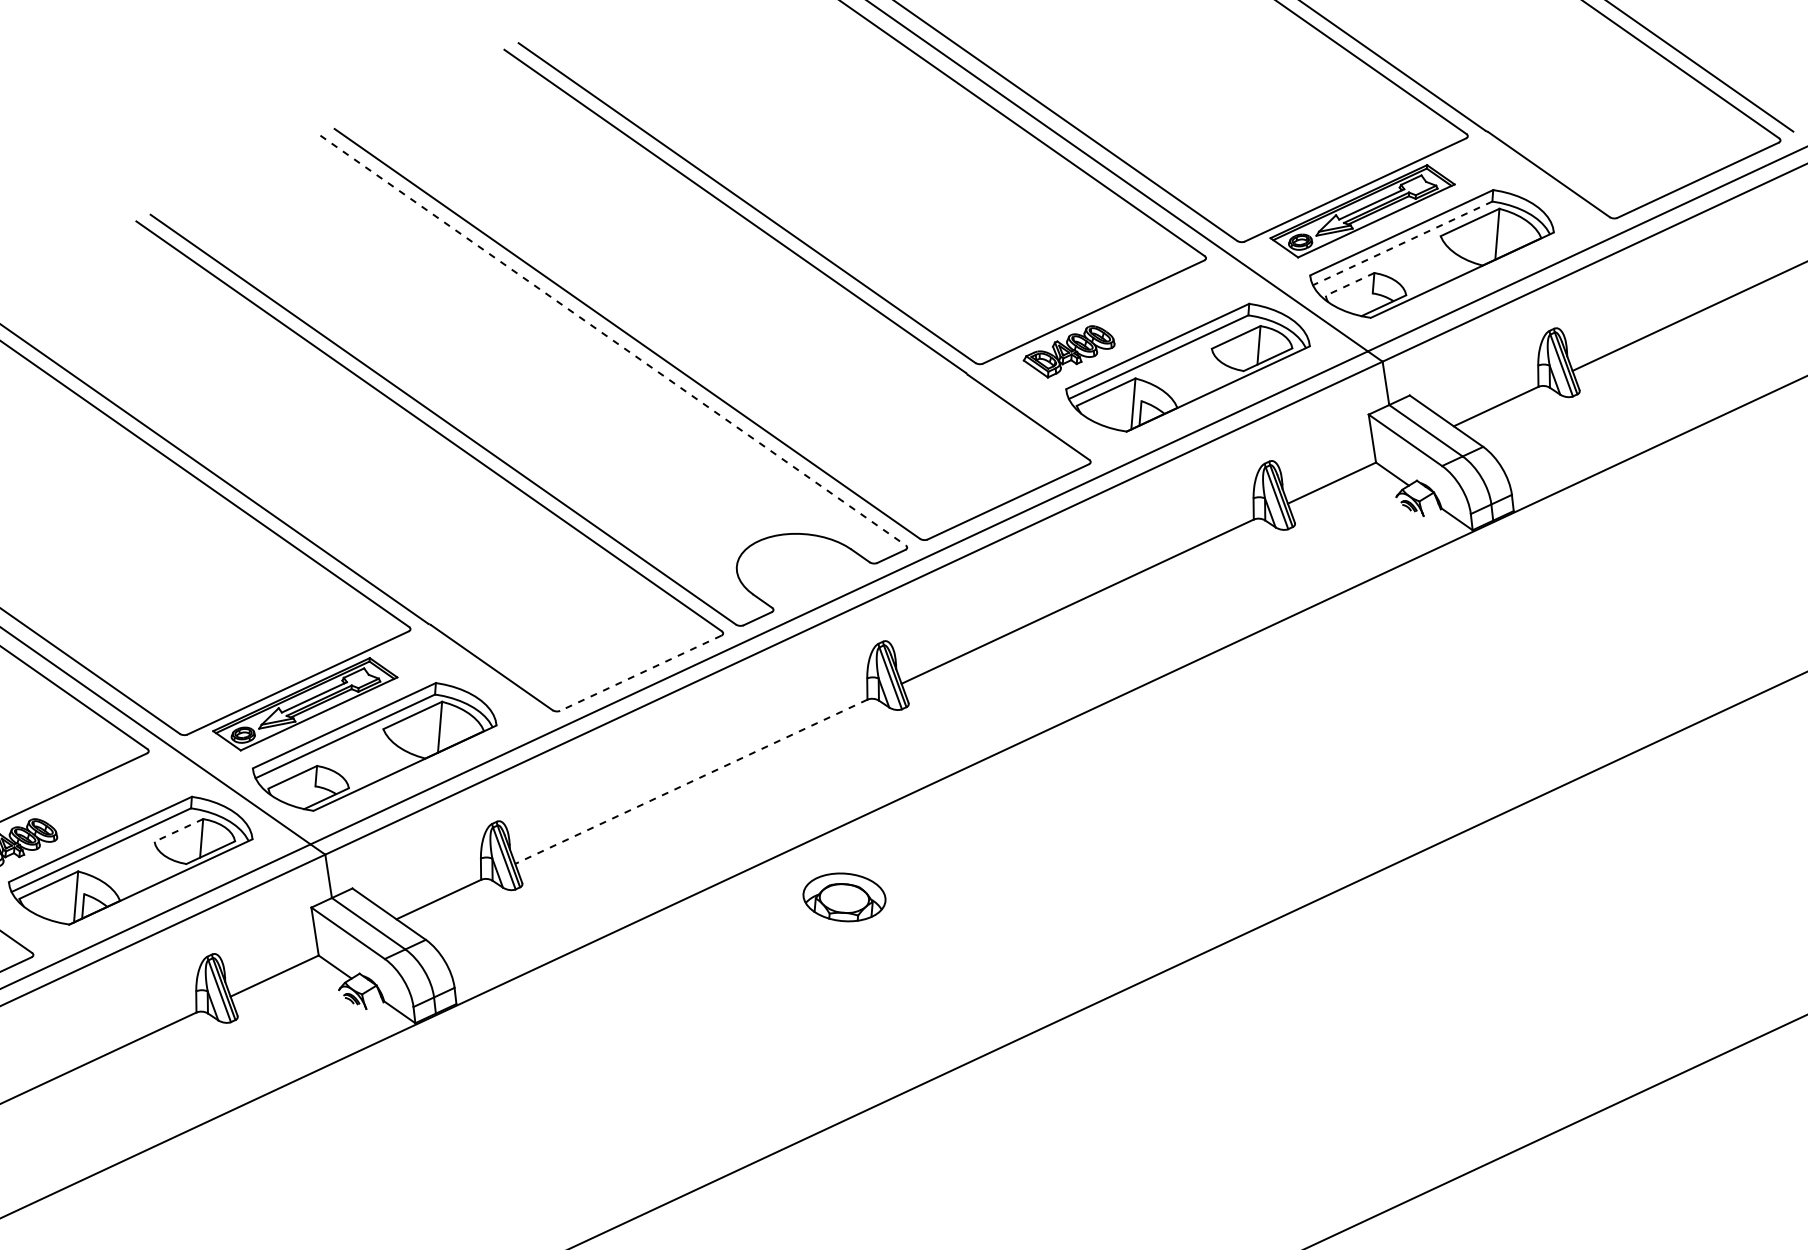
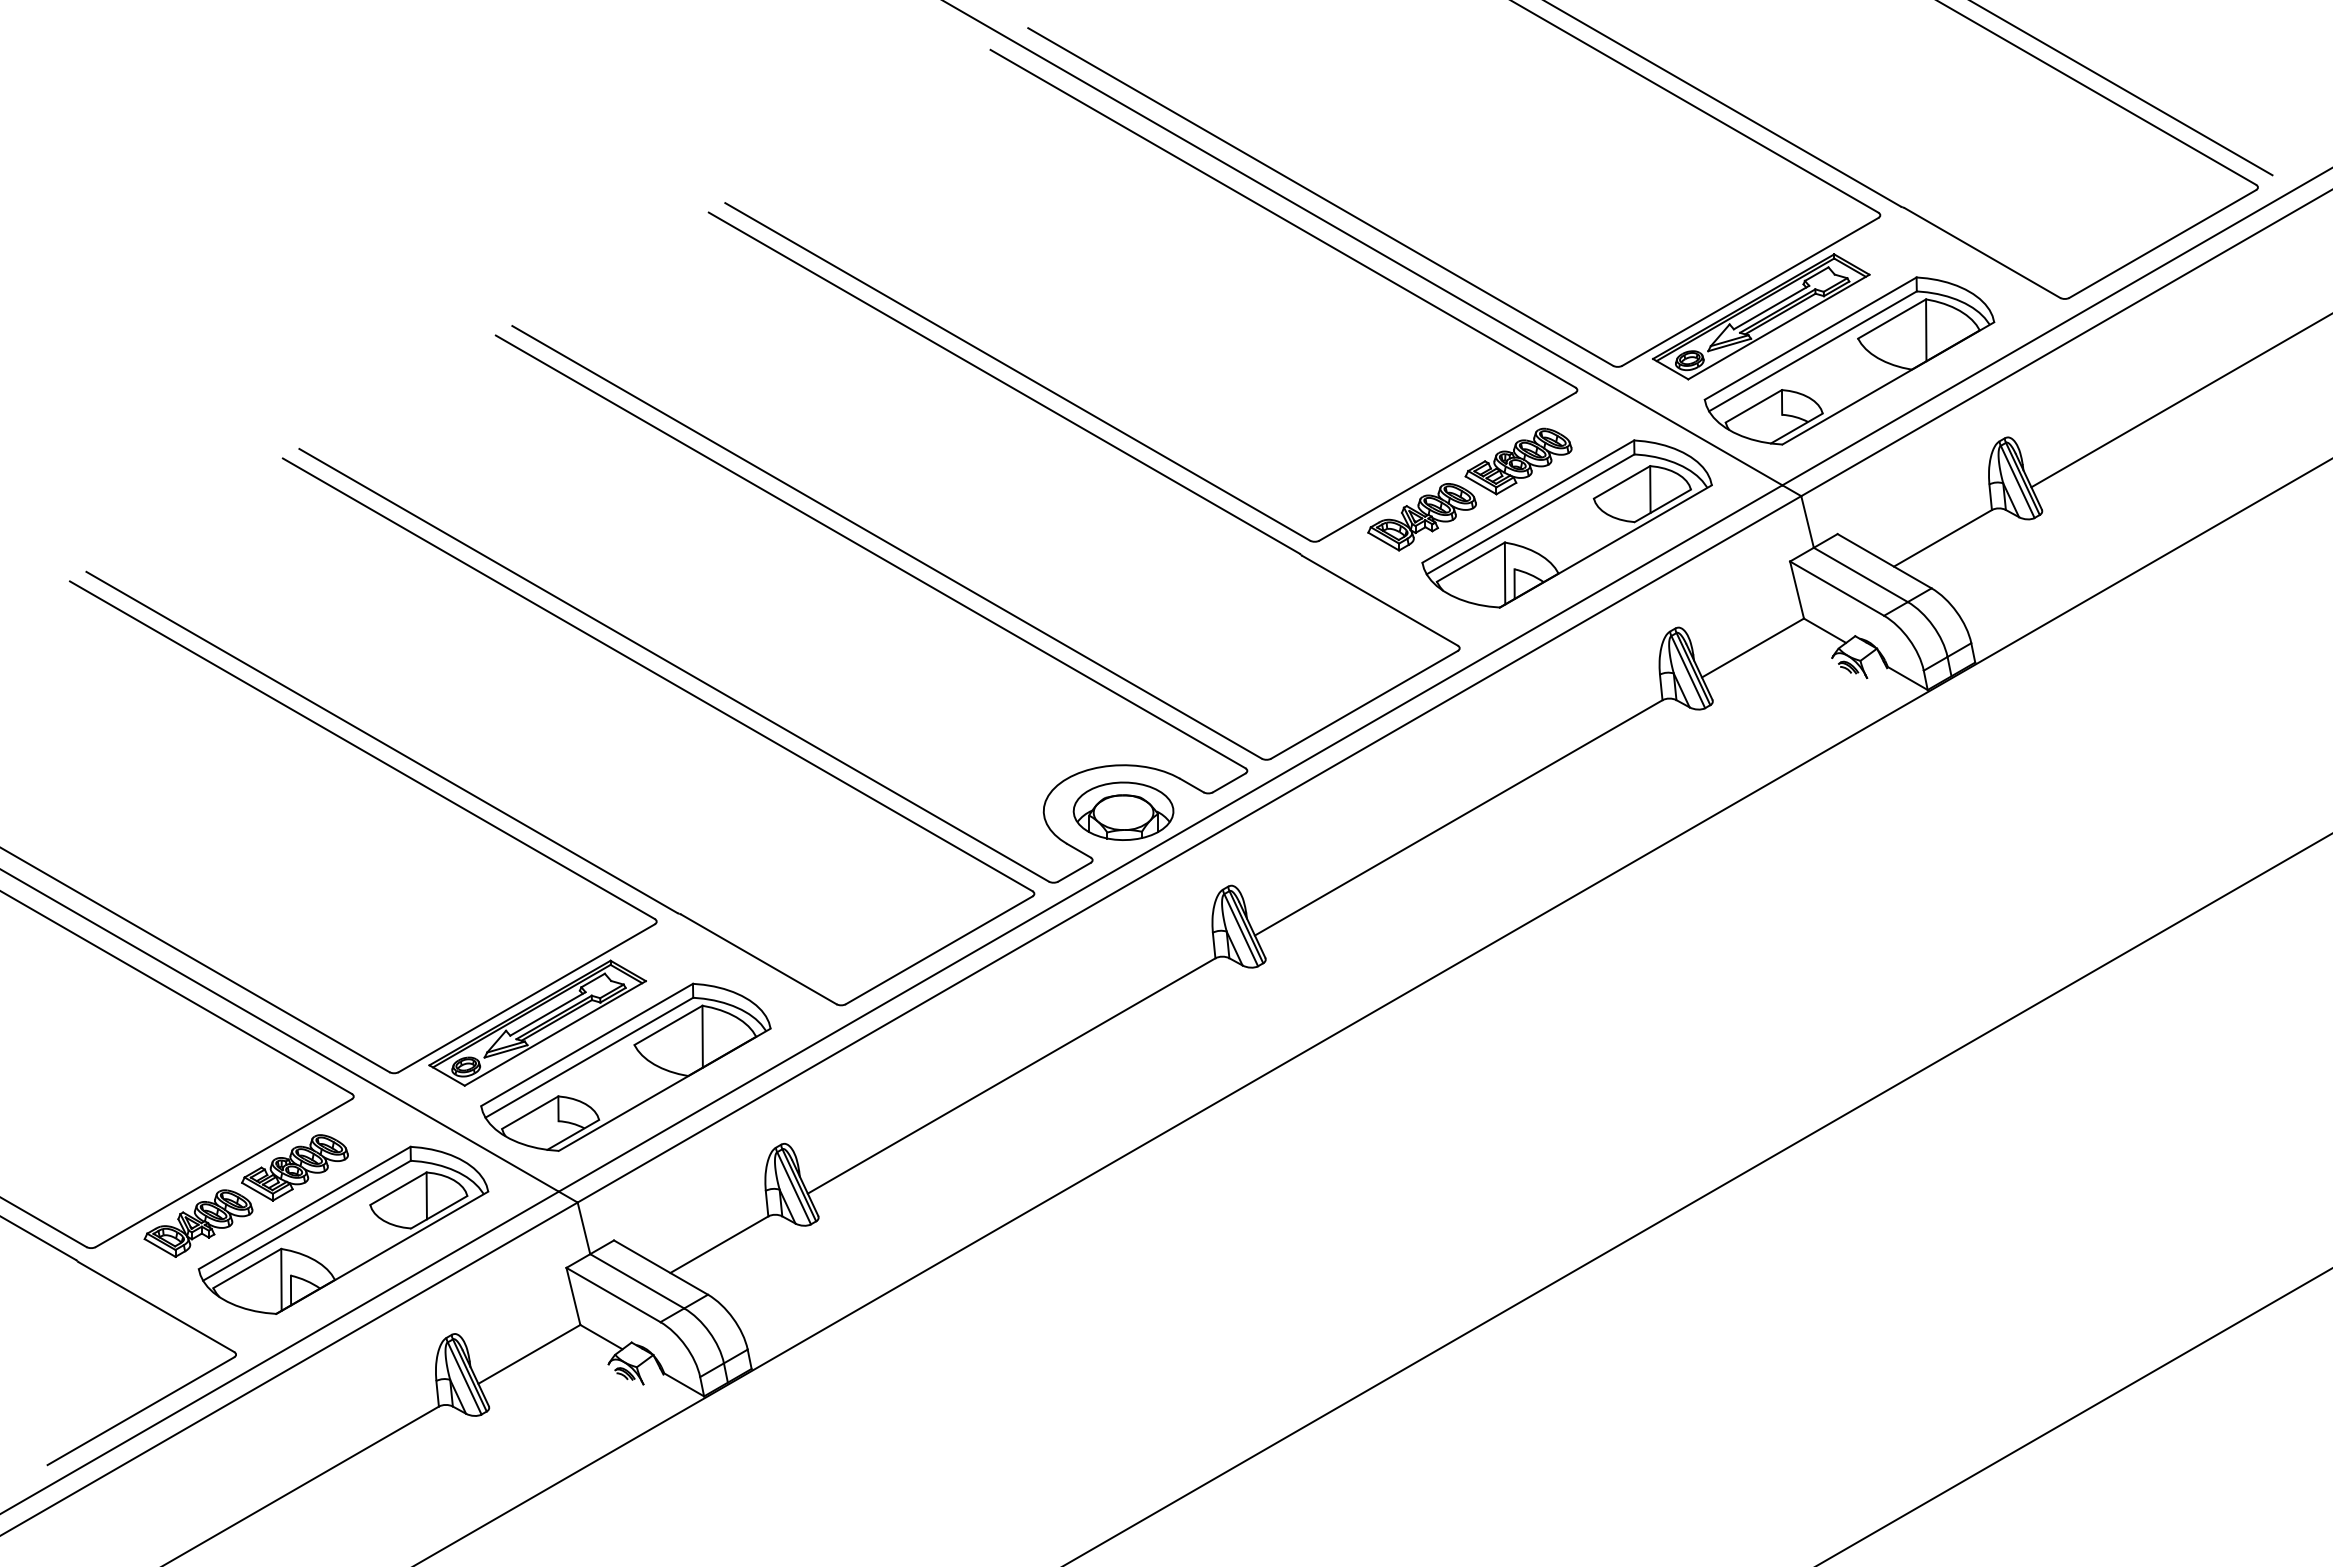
line: (1402, 243) -> (1812, 351), dashed -> solid
line: (1349, 284) -> (1753, 406), dashed -> solid
part: (1152, 312) -> (1518, 461), added
line: (613, 340) -> (870, 551), dashed -> solid
line: (641, 673) -> (939, 950), dashed -> solid
line: (691, 782) -> (1011, 1076), dashed -> solid
part: (94, 805) -> (294, 1167), added
line: (178, 830) -> (398, 1188), dashed -> solid
part: (844, 896) -> (1123, 810), moved

